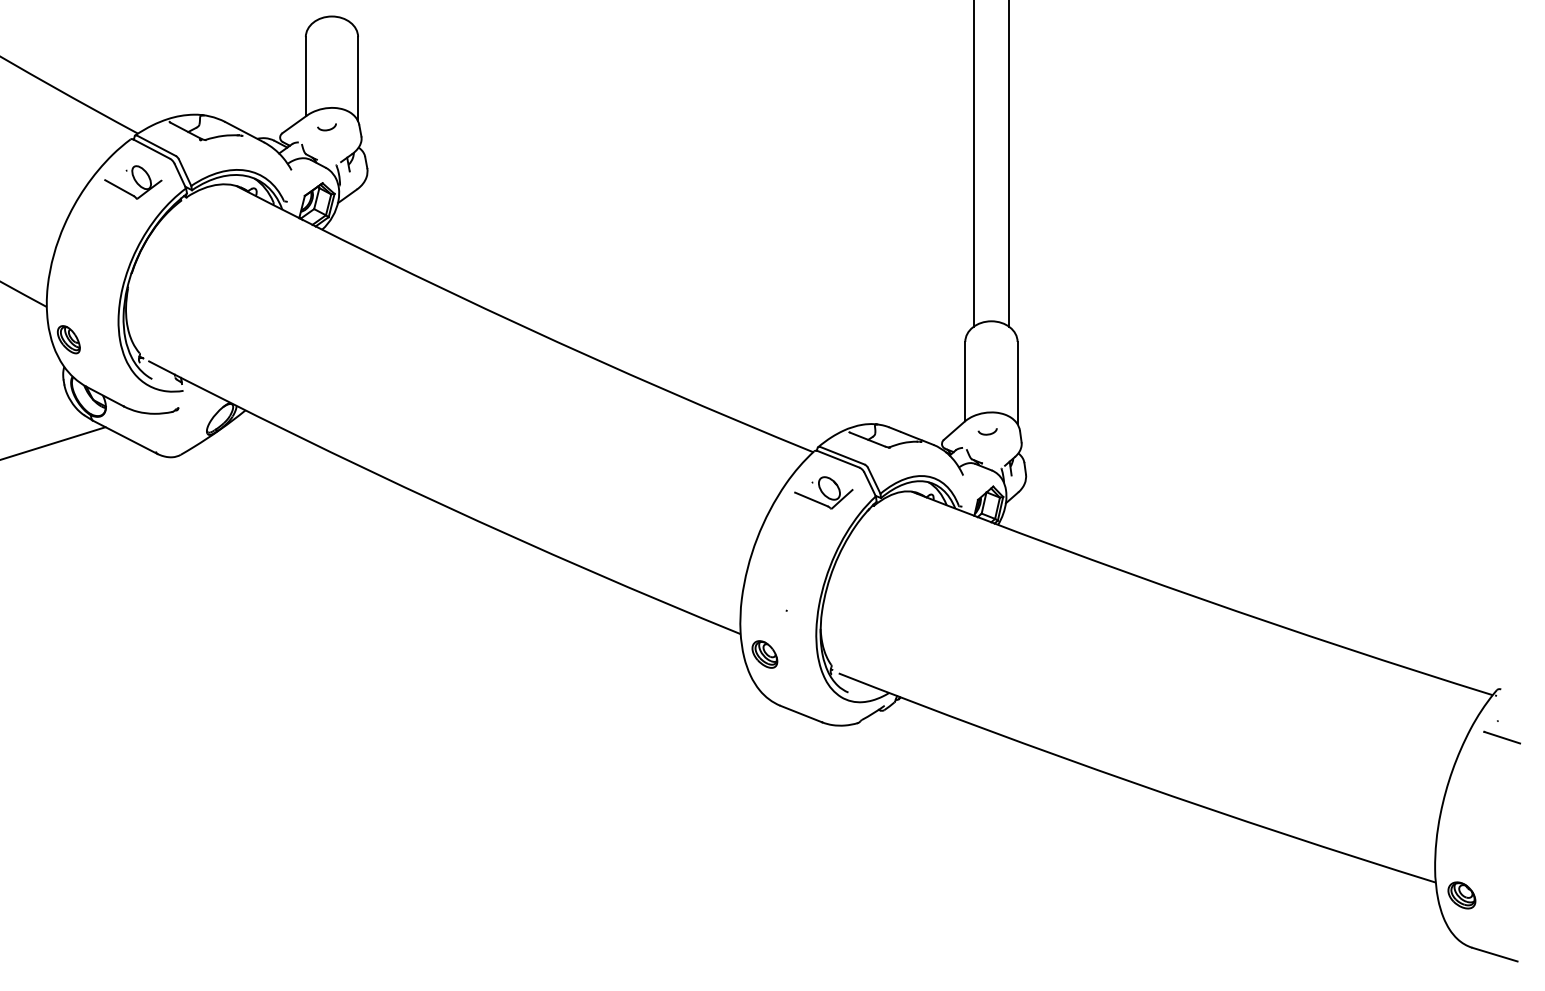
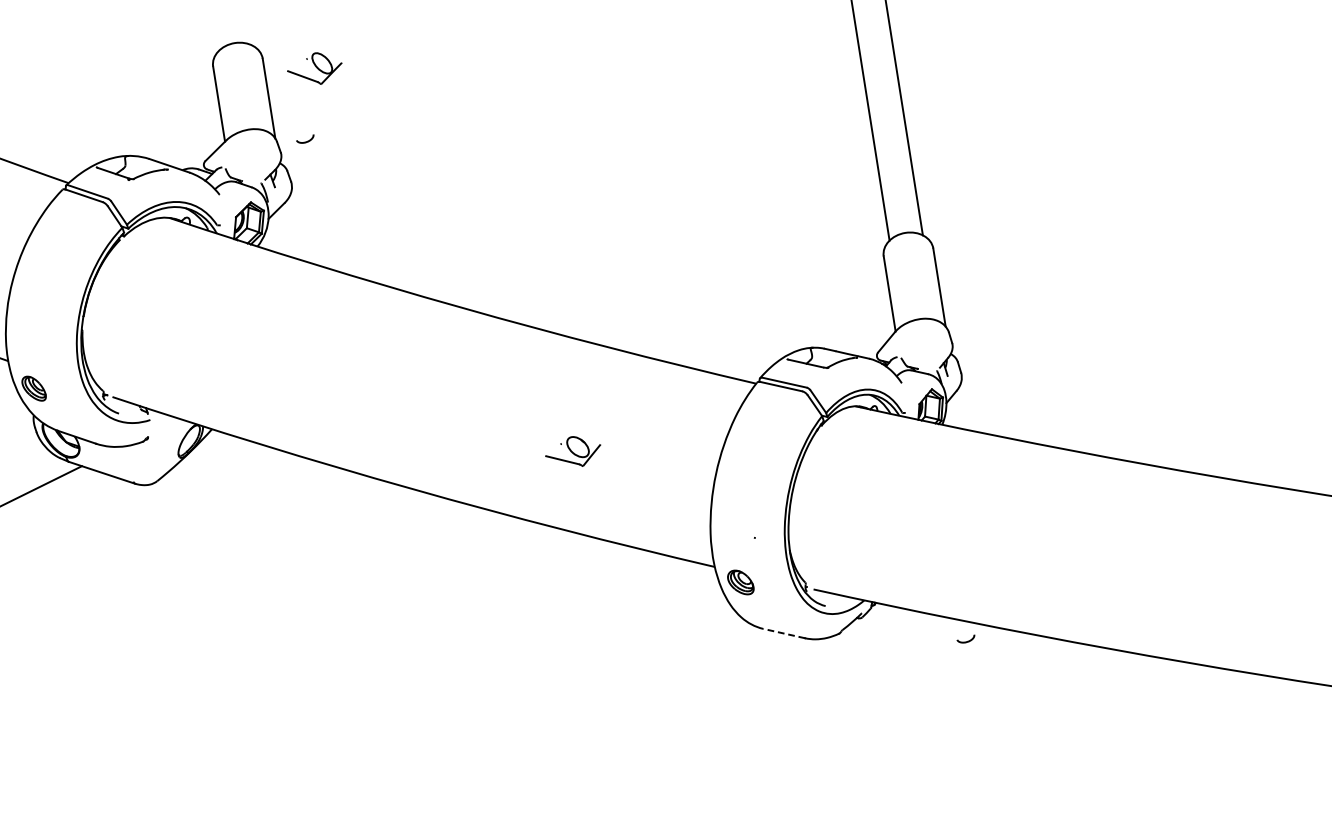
curve: (326, 129) -> (305, 141), moved
part: (133, 182) -> (315, 69), moved
curve: (987, 433) -> (966, 641), moved
part: (823, 492) -> (573, 451), moved
line: (800, 713) -> (783, 633), solid -> dashed

